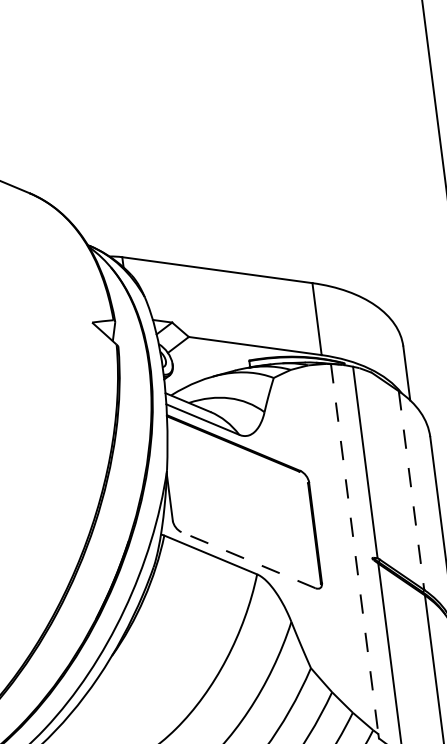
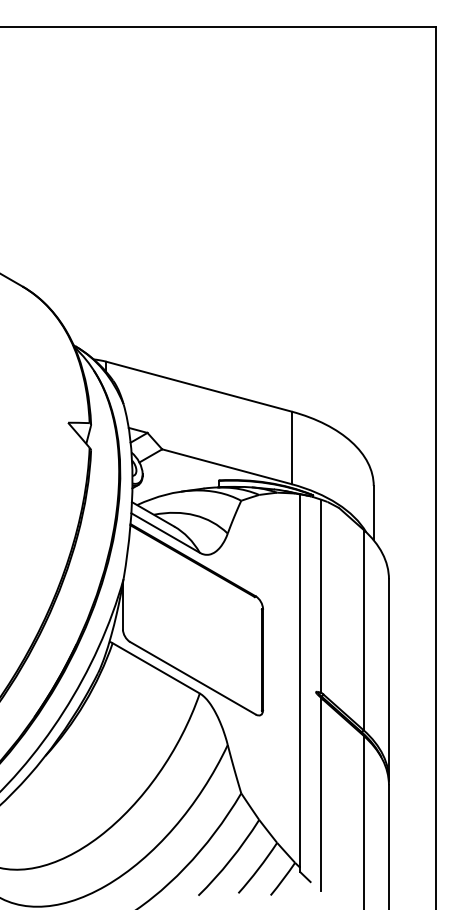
line: (411, 491) -> (363, 630), dashed -> solid
line: (354, 549) -> (299, 681), dashed -> solid
line: (247, 560) -> (192, 678), dashed -> solid

